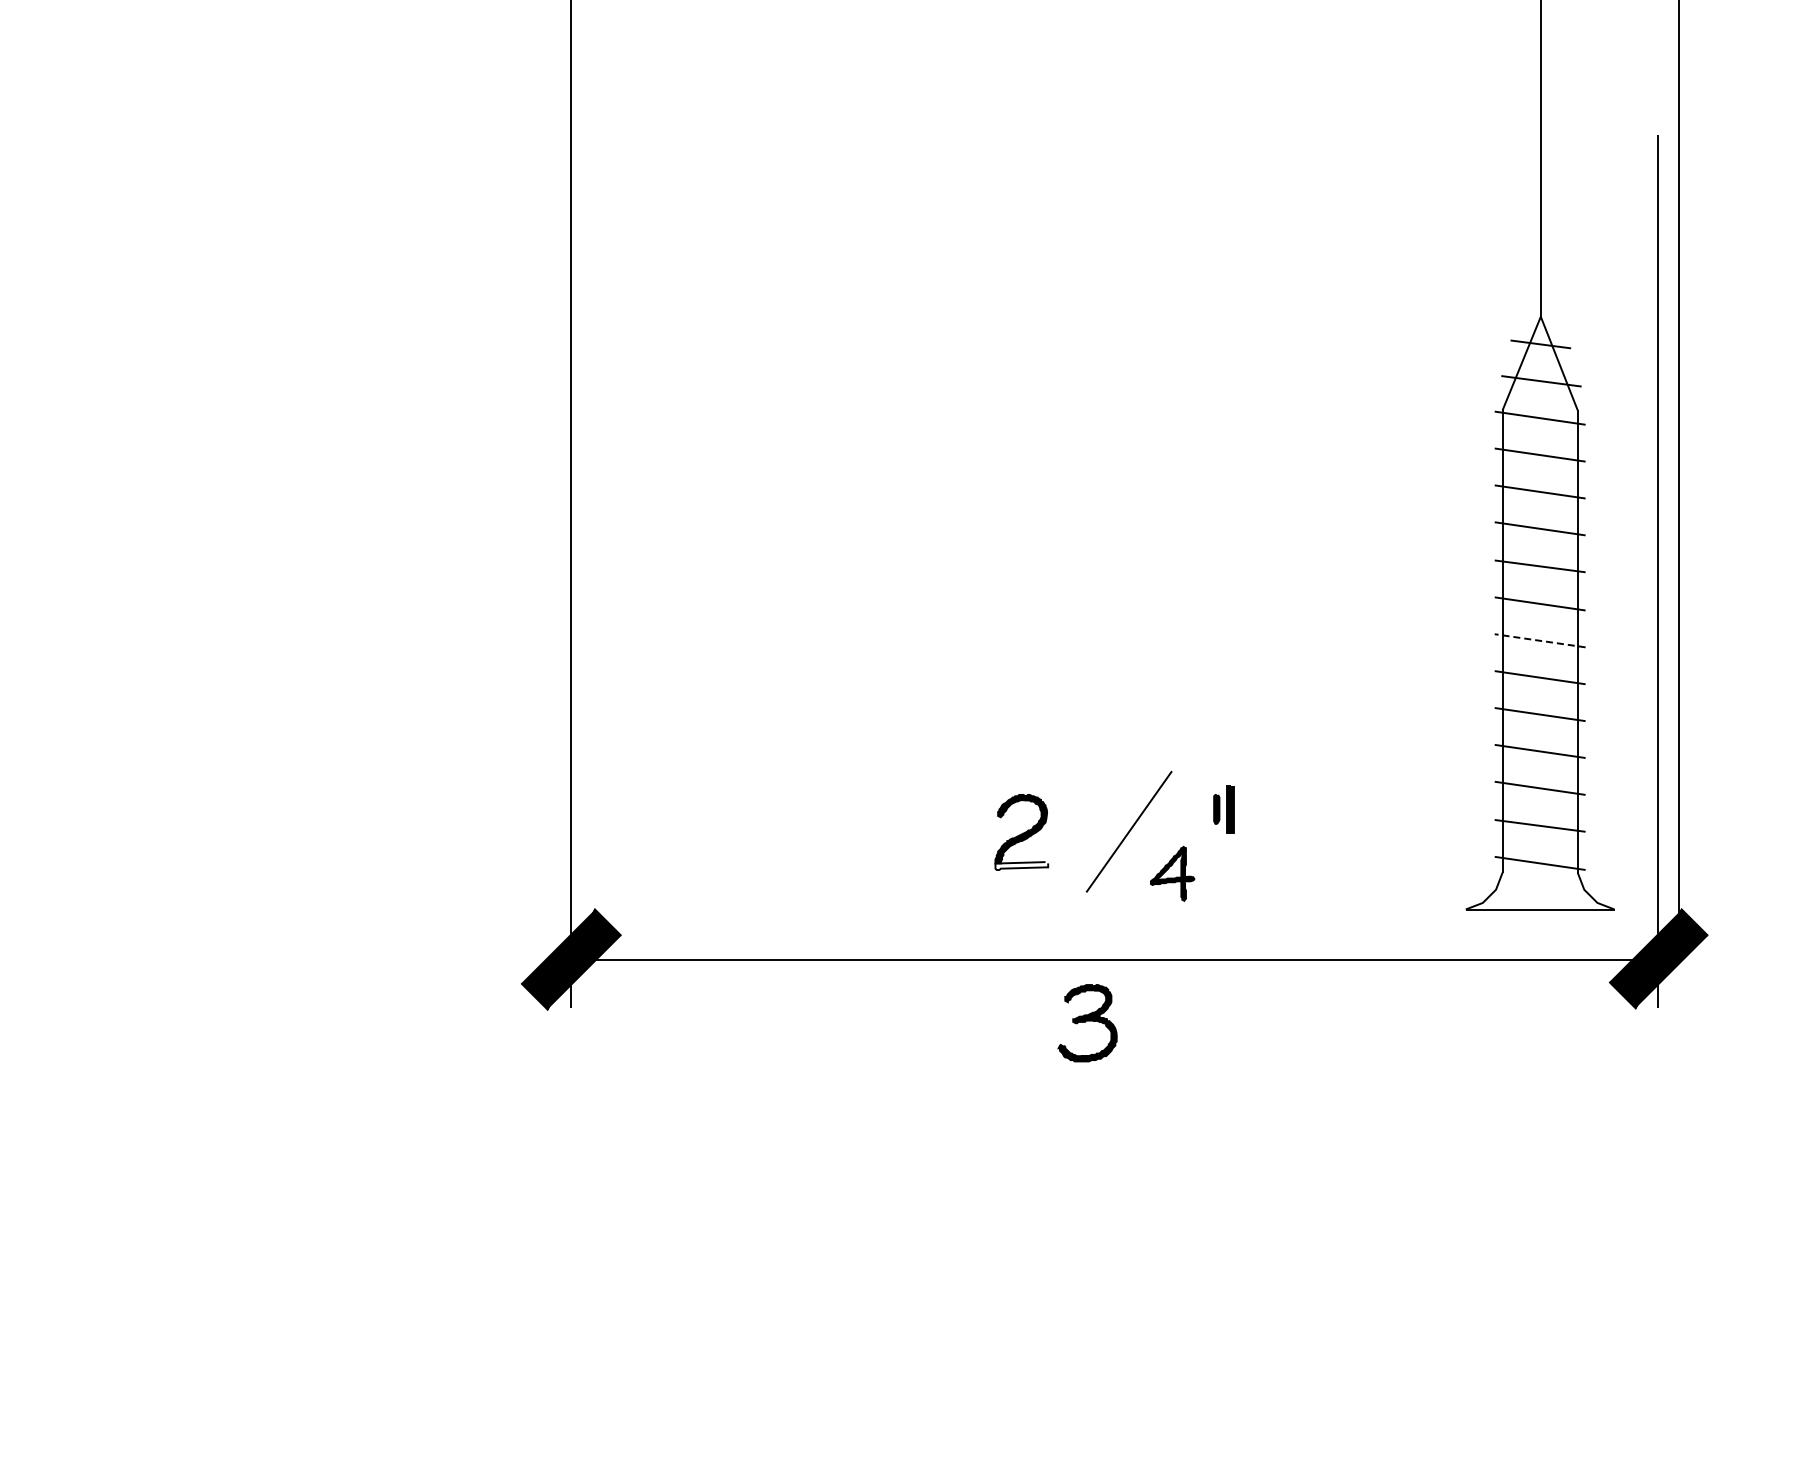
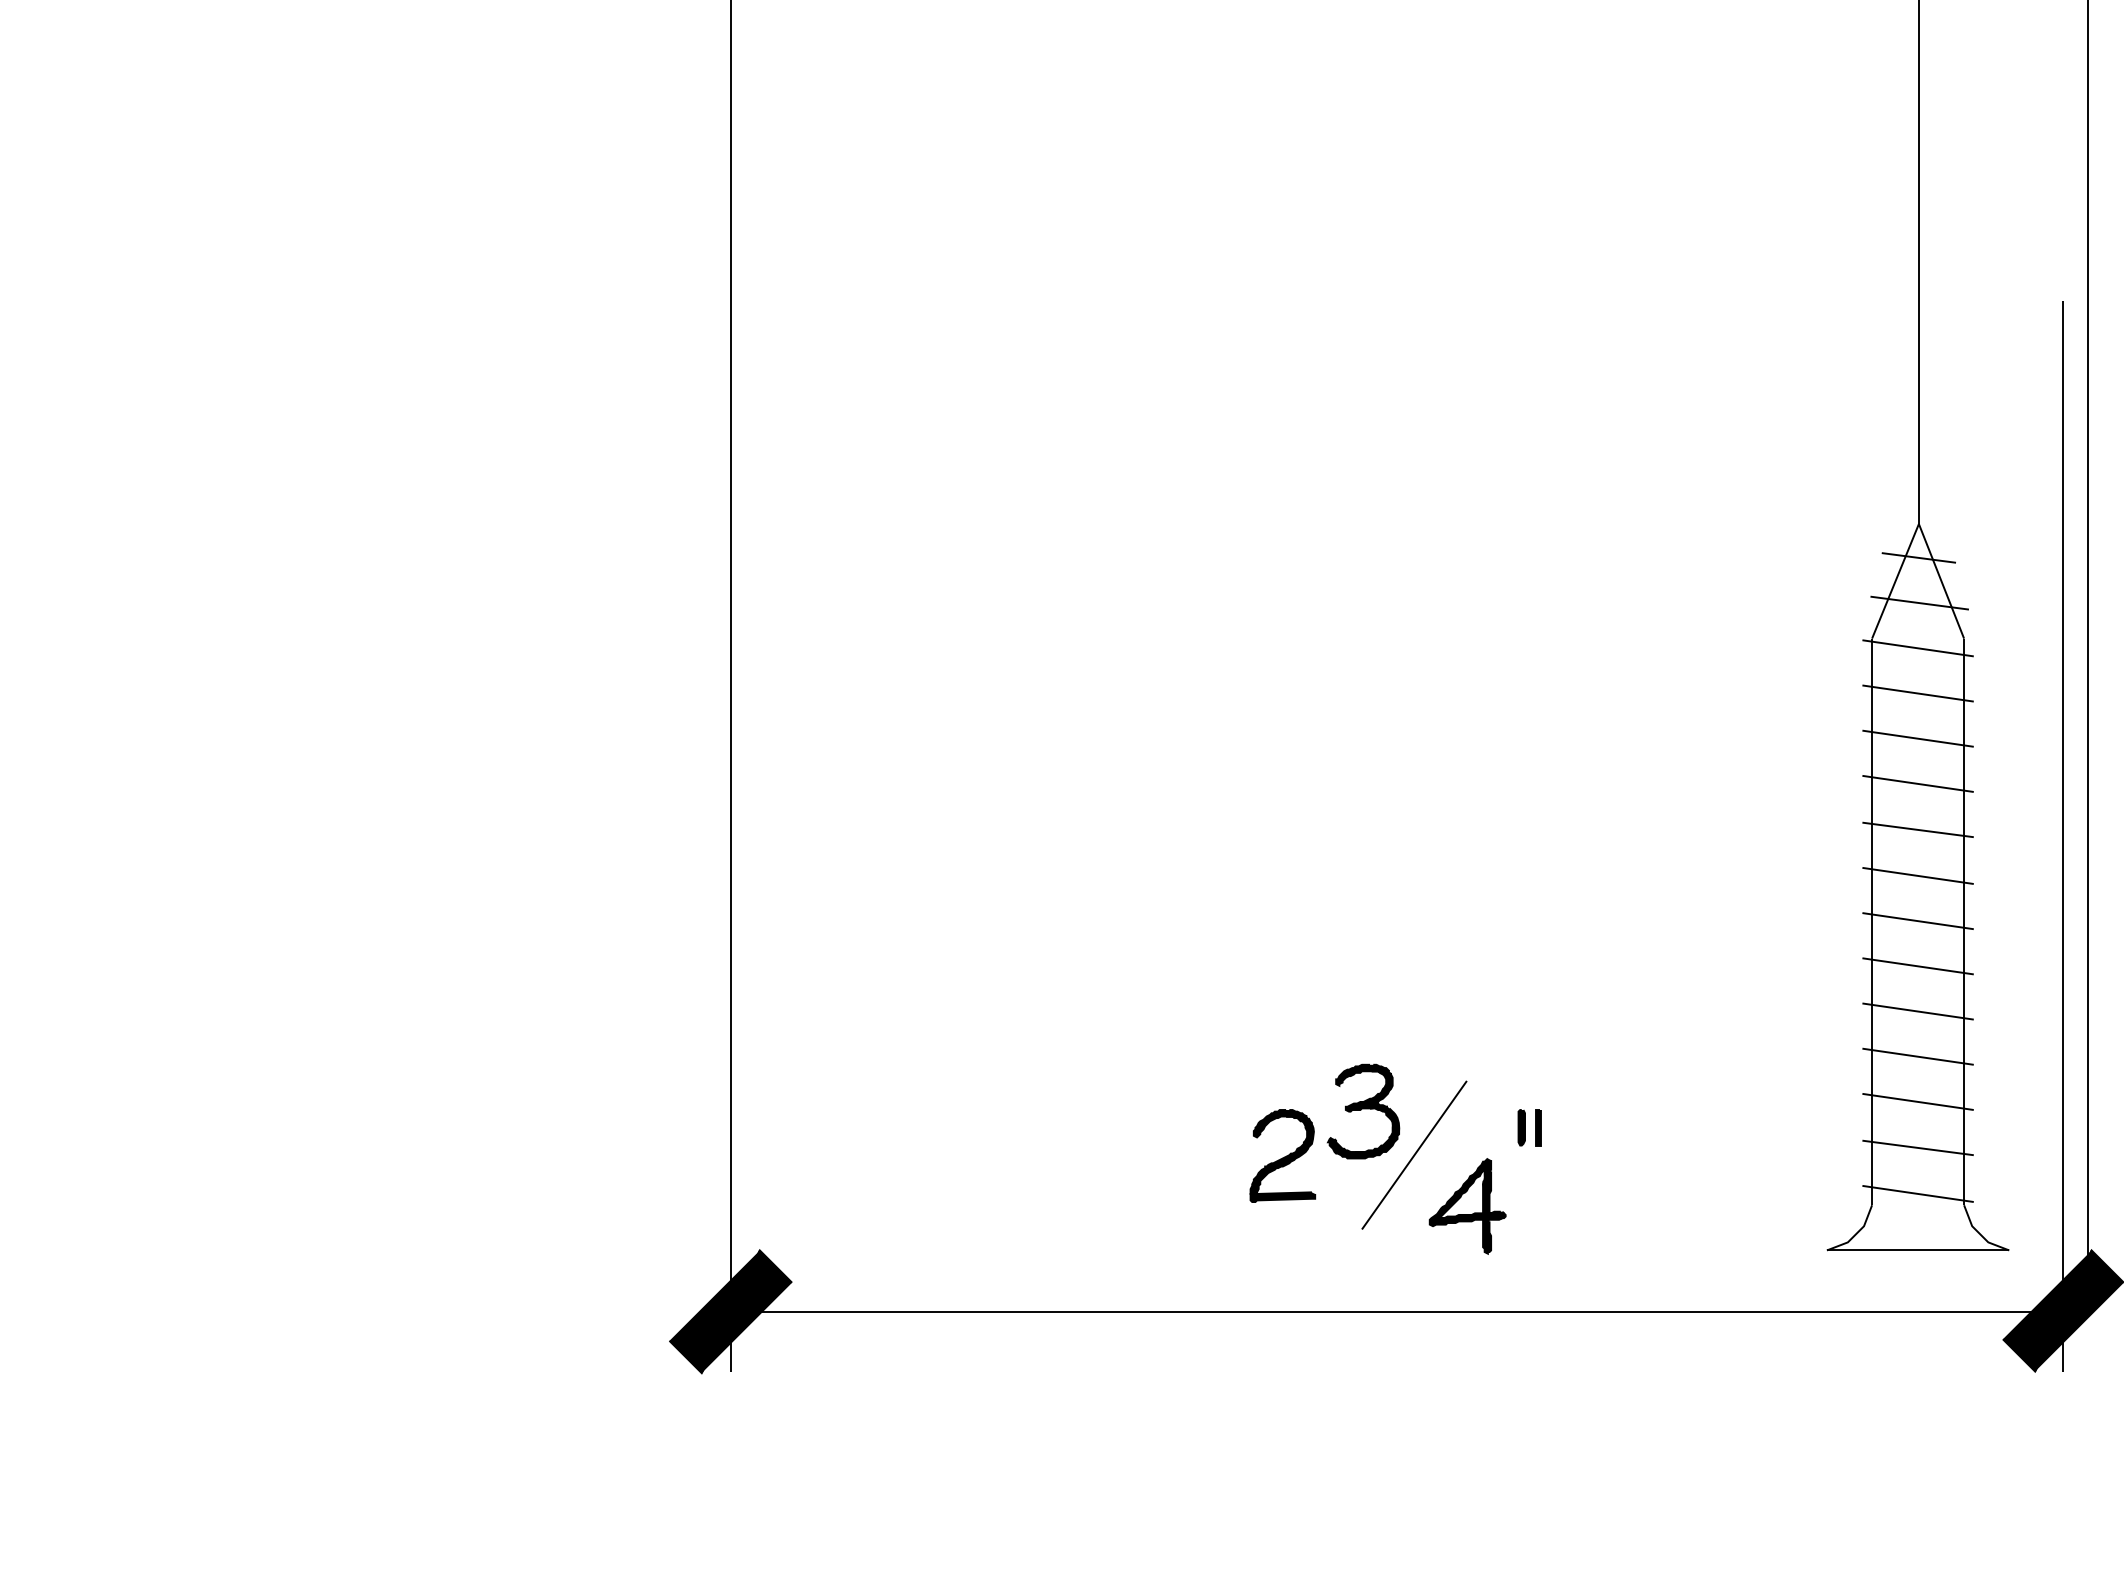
line: (1540, 640) -> (1918, 920), dashed -> solid
part: (1230, 809) -> (1538, 1127), size x0.62
fill: (1021, 866) -> (1282, 1197), added
part: (1172, 873) -> (1467, 1206), size x1.43
part: (1087, 1023) -> (1363, 1111), moved

